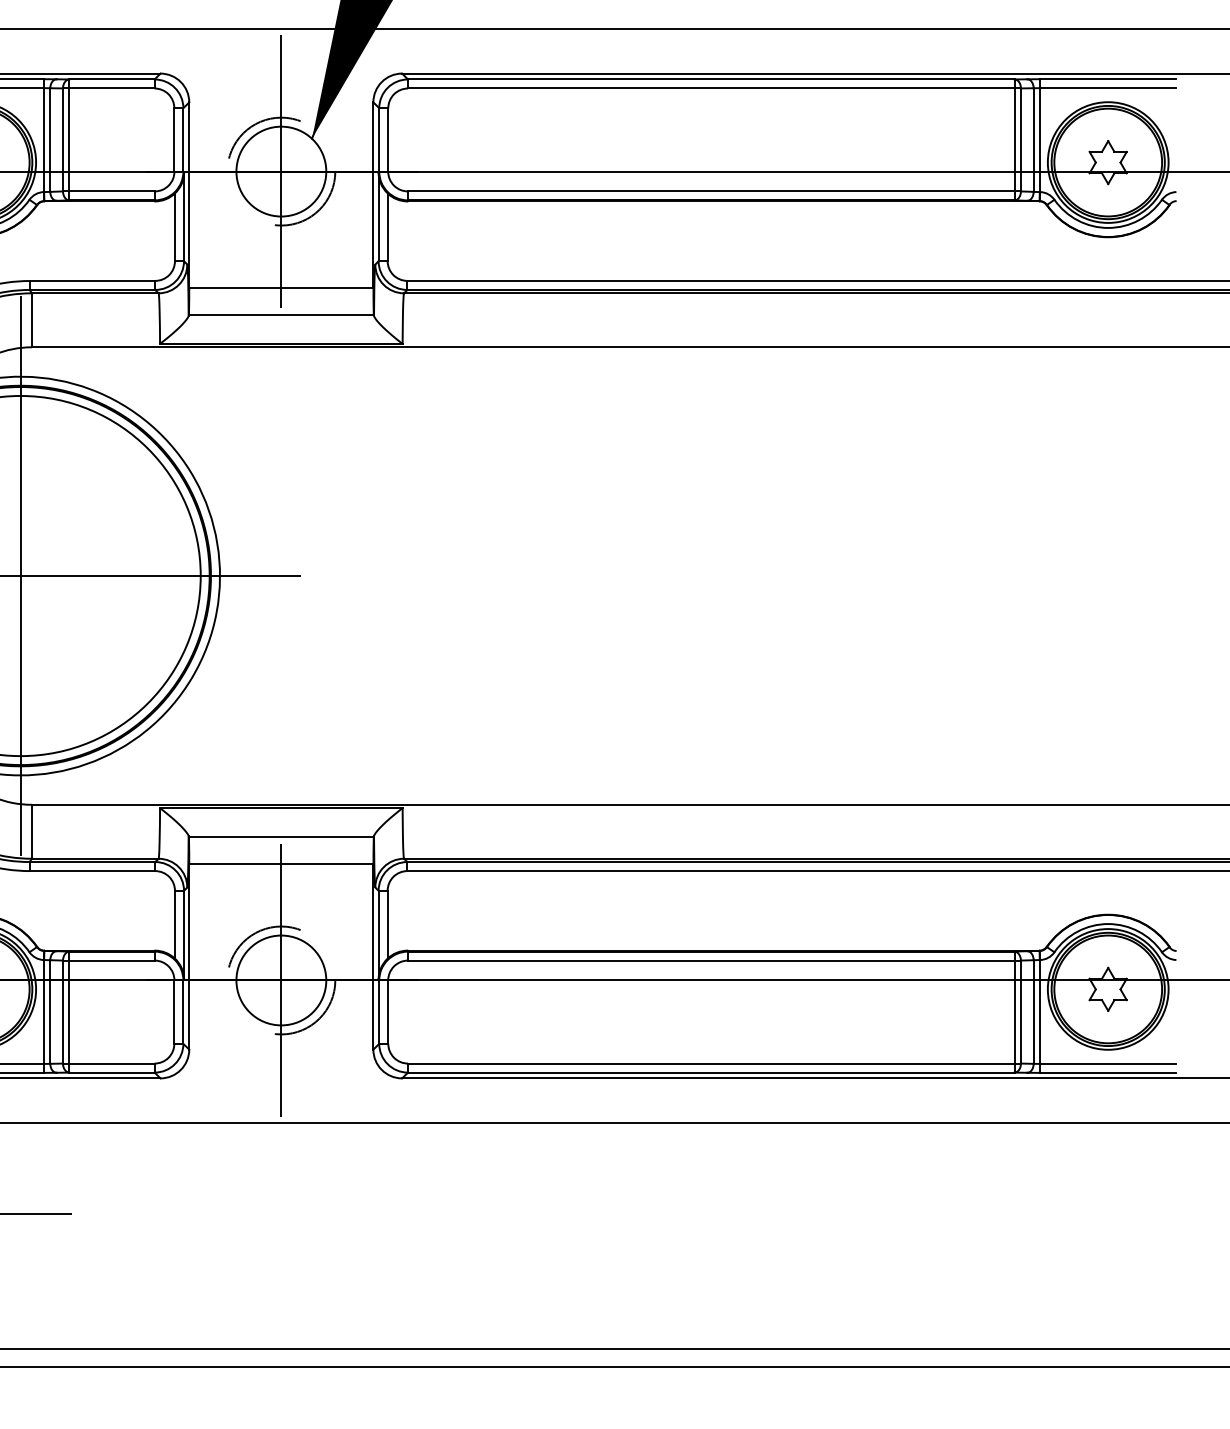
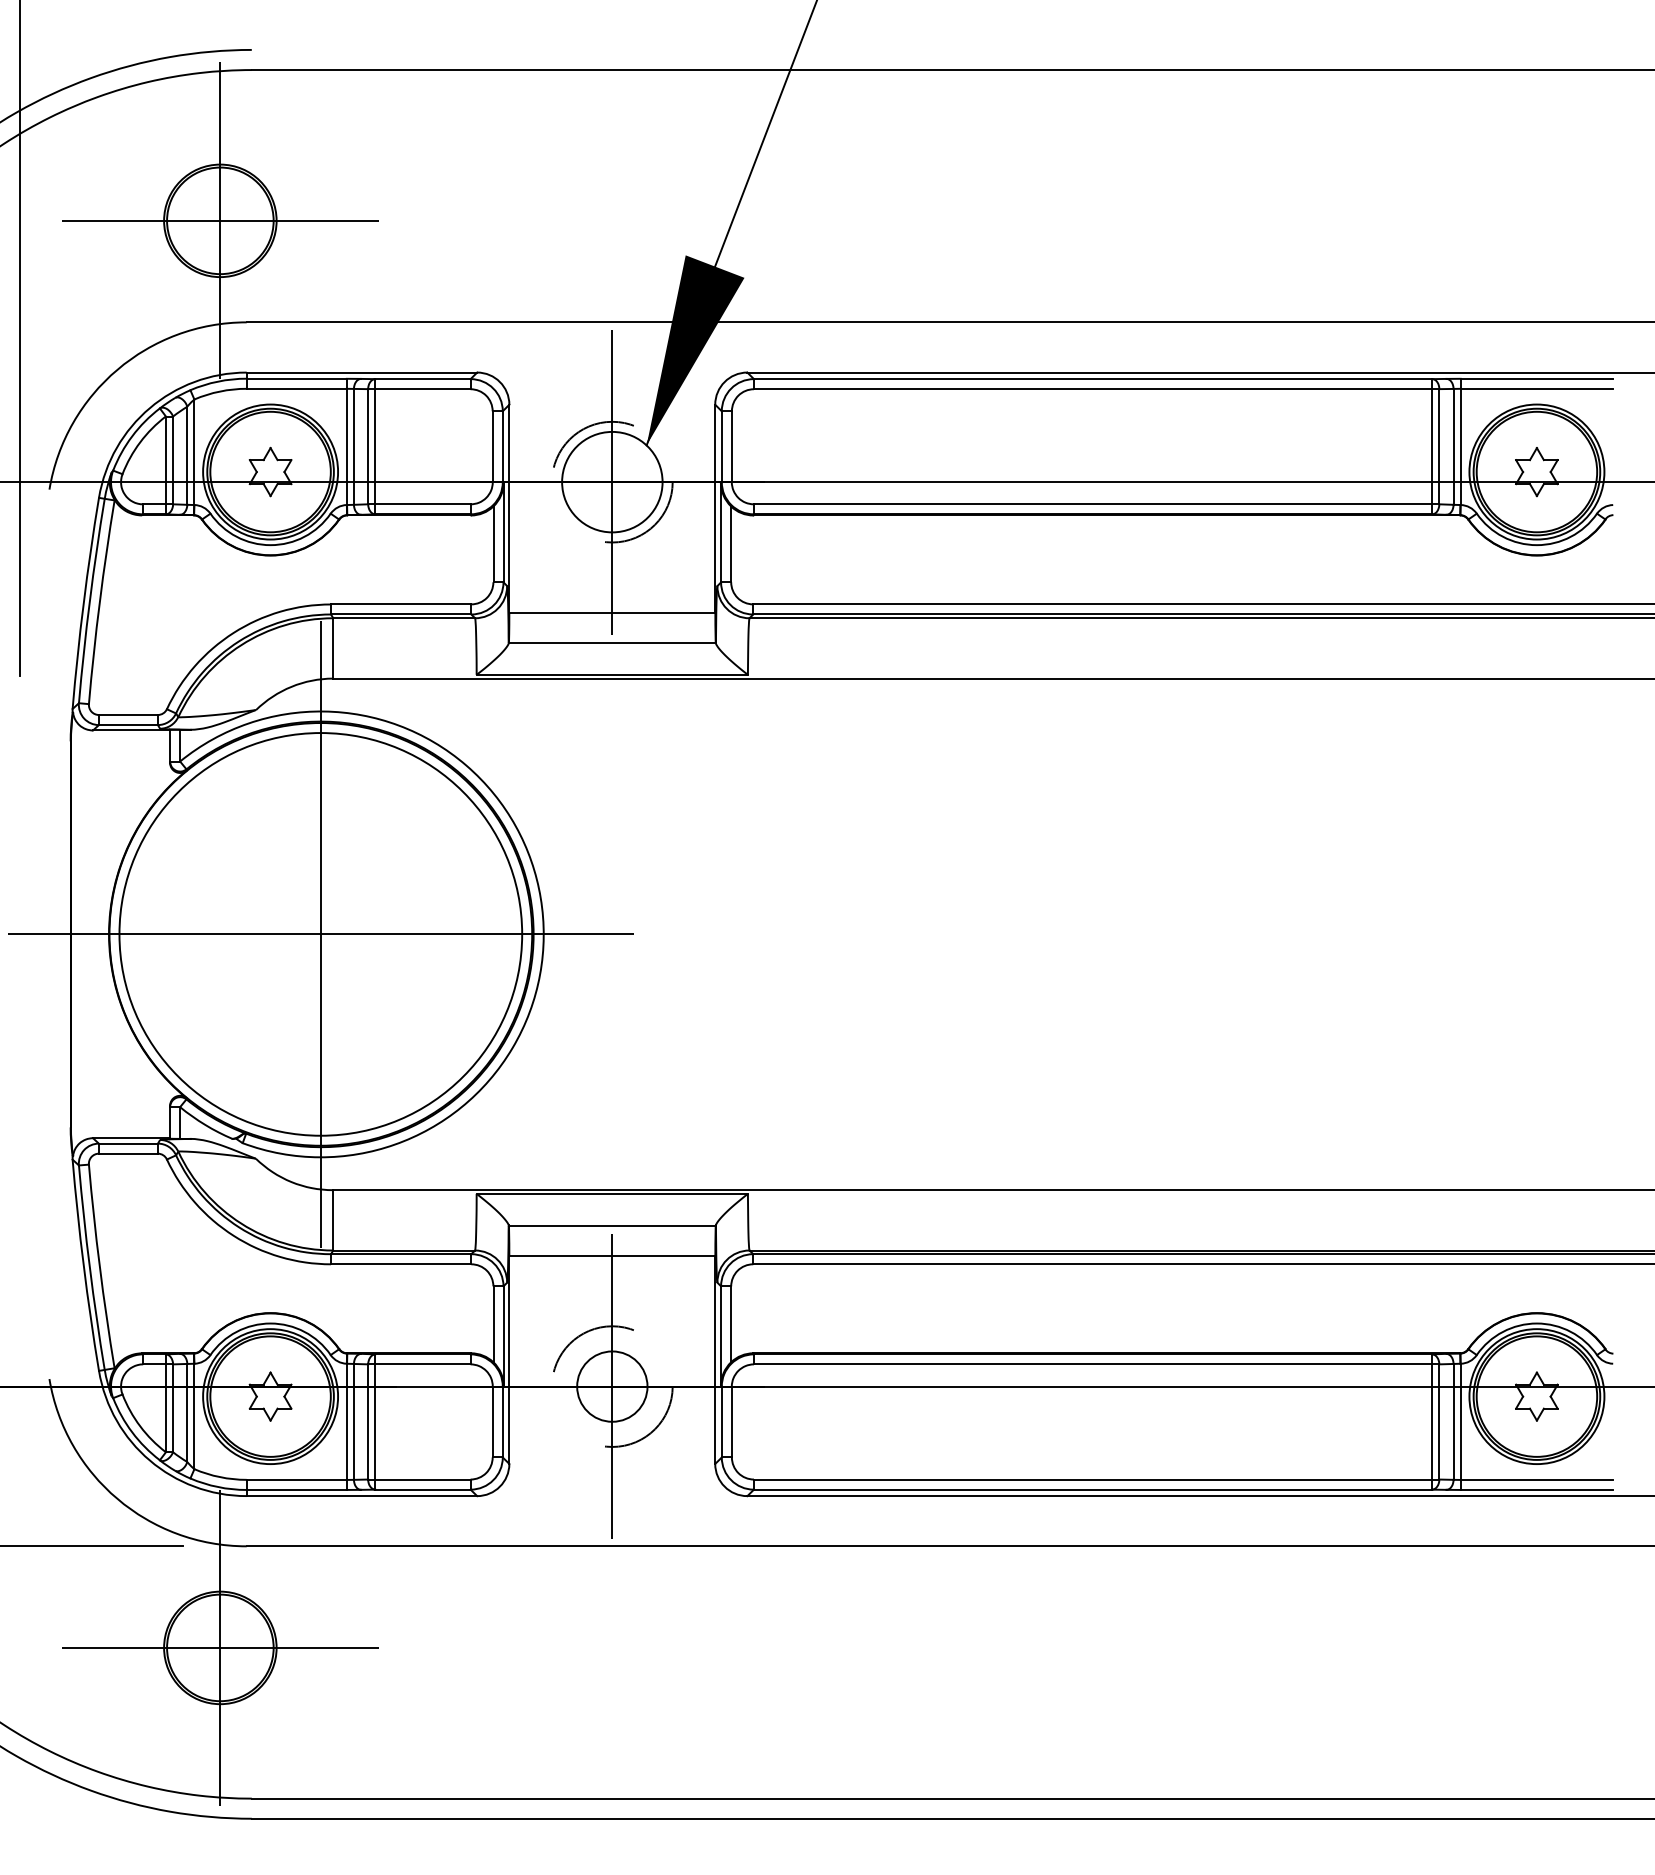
circle: (281, 980) -> (612, 1386), size x0.7

